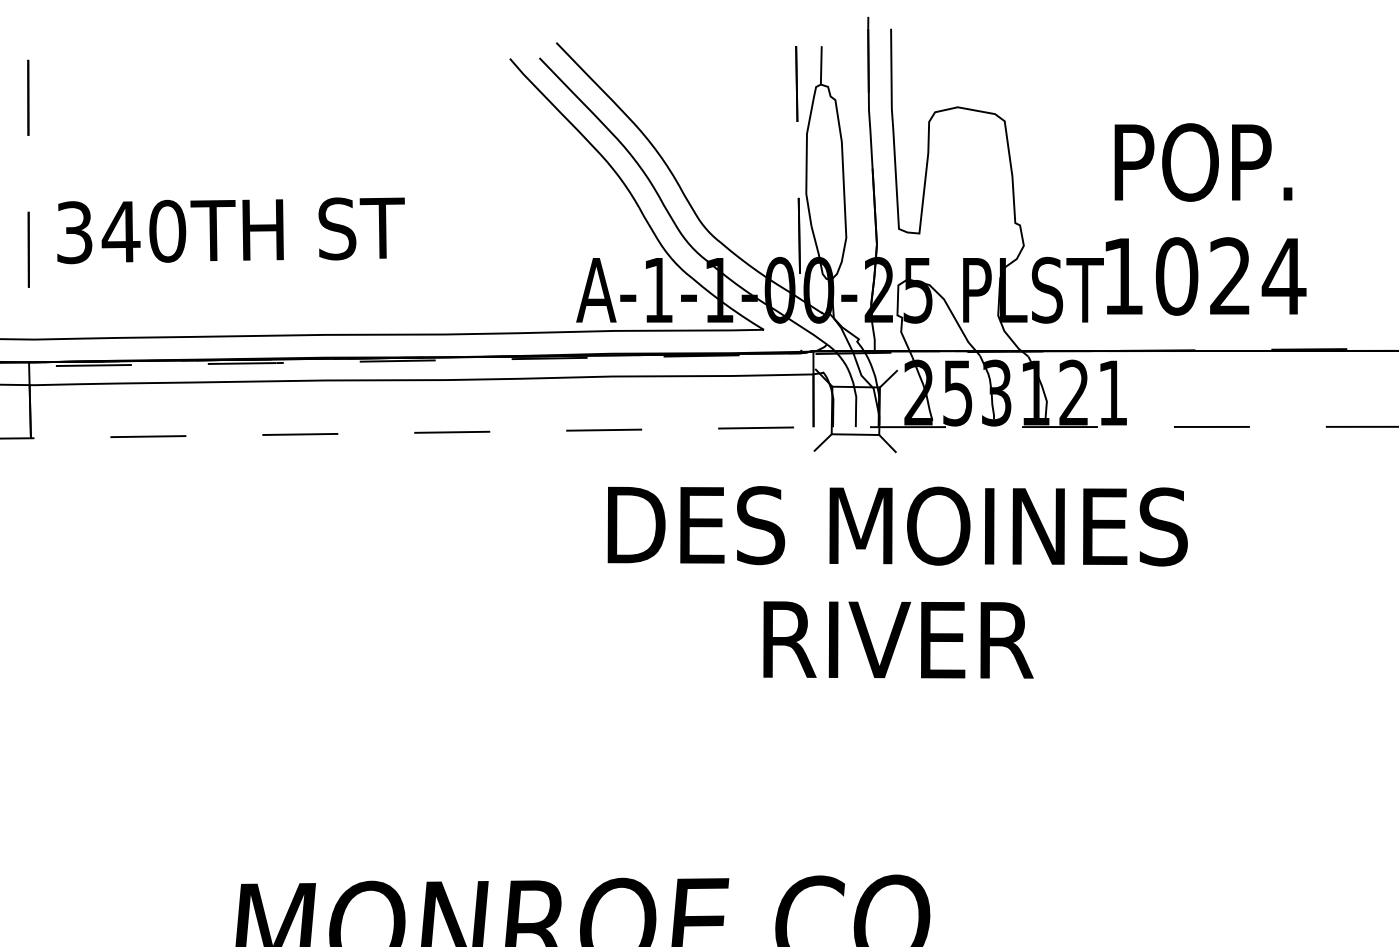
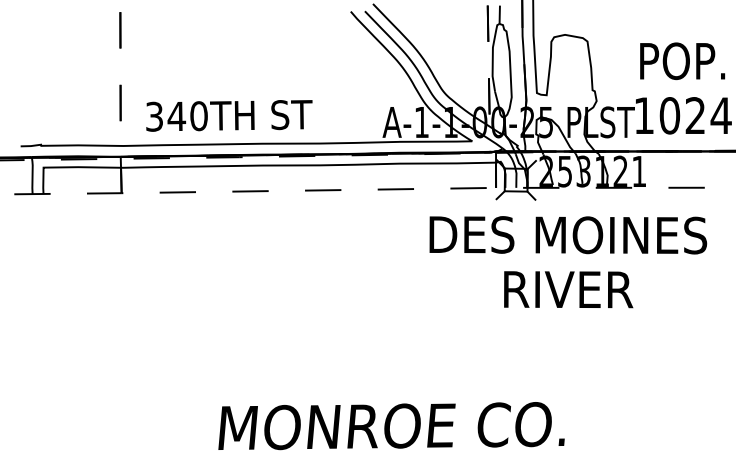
text: (231, 229) -> (229, 115), moved
text: (898, 583) -> (568, 262), moved

